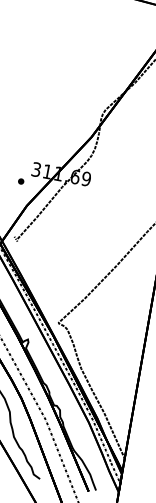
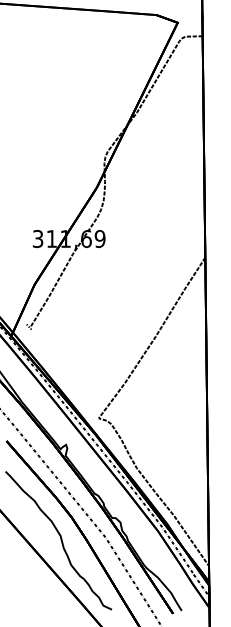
part: (21, 181) -> (22, 256), removed

